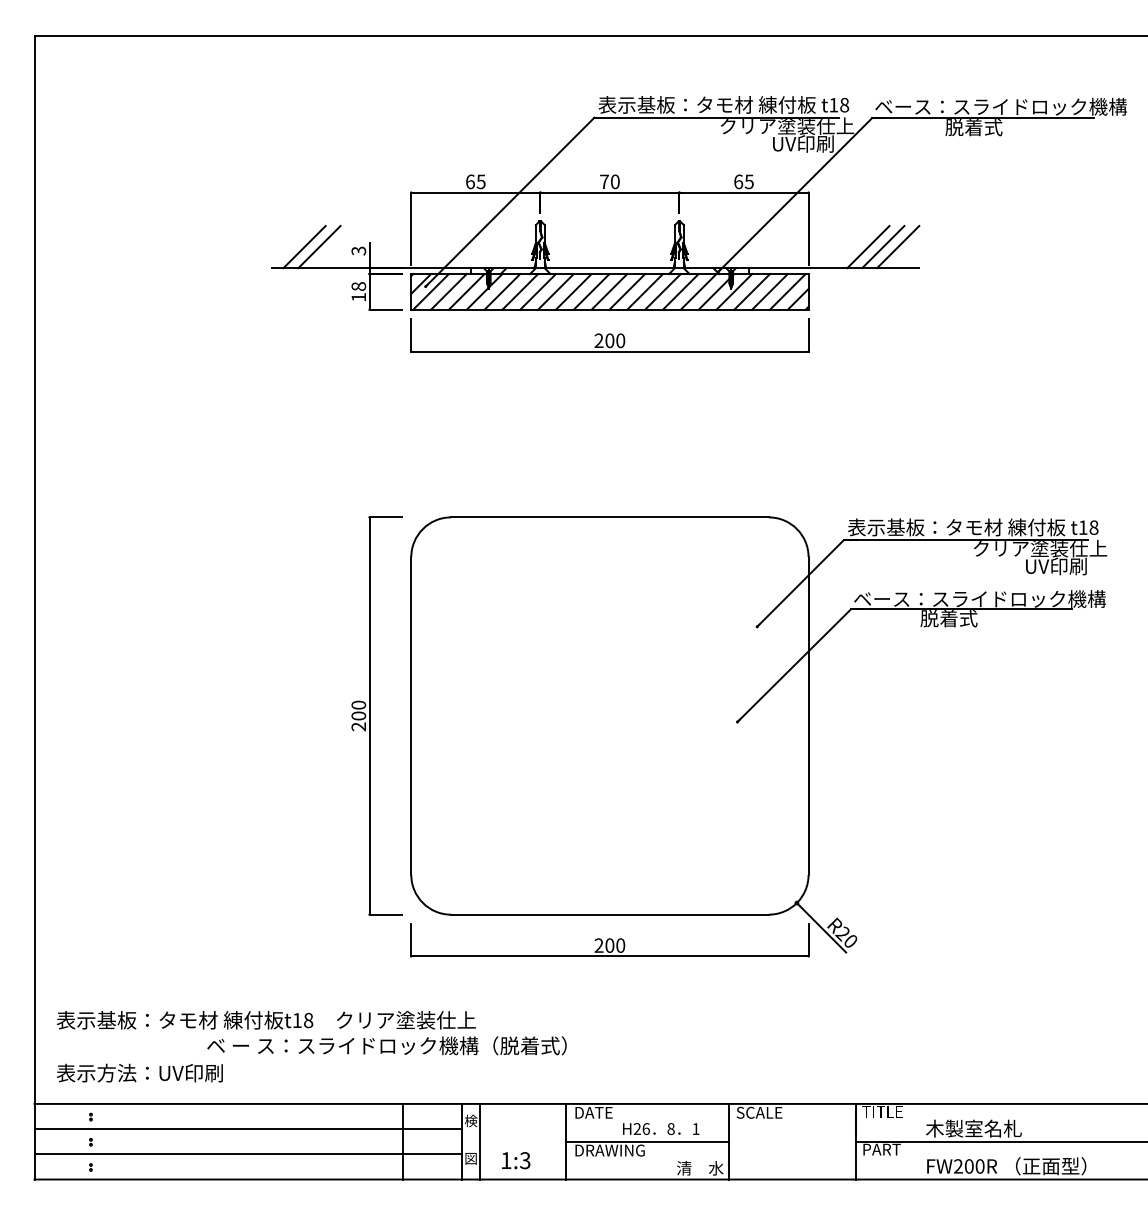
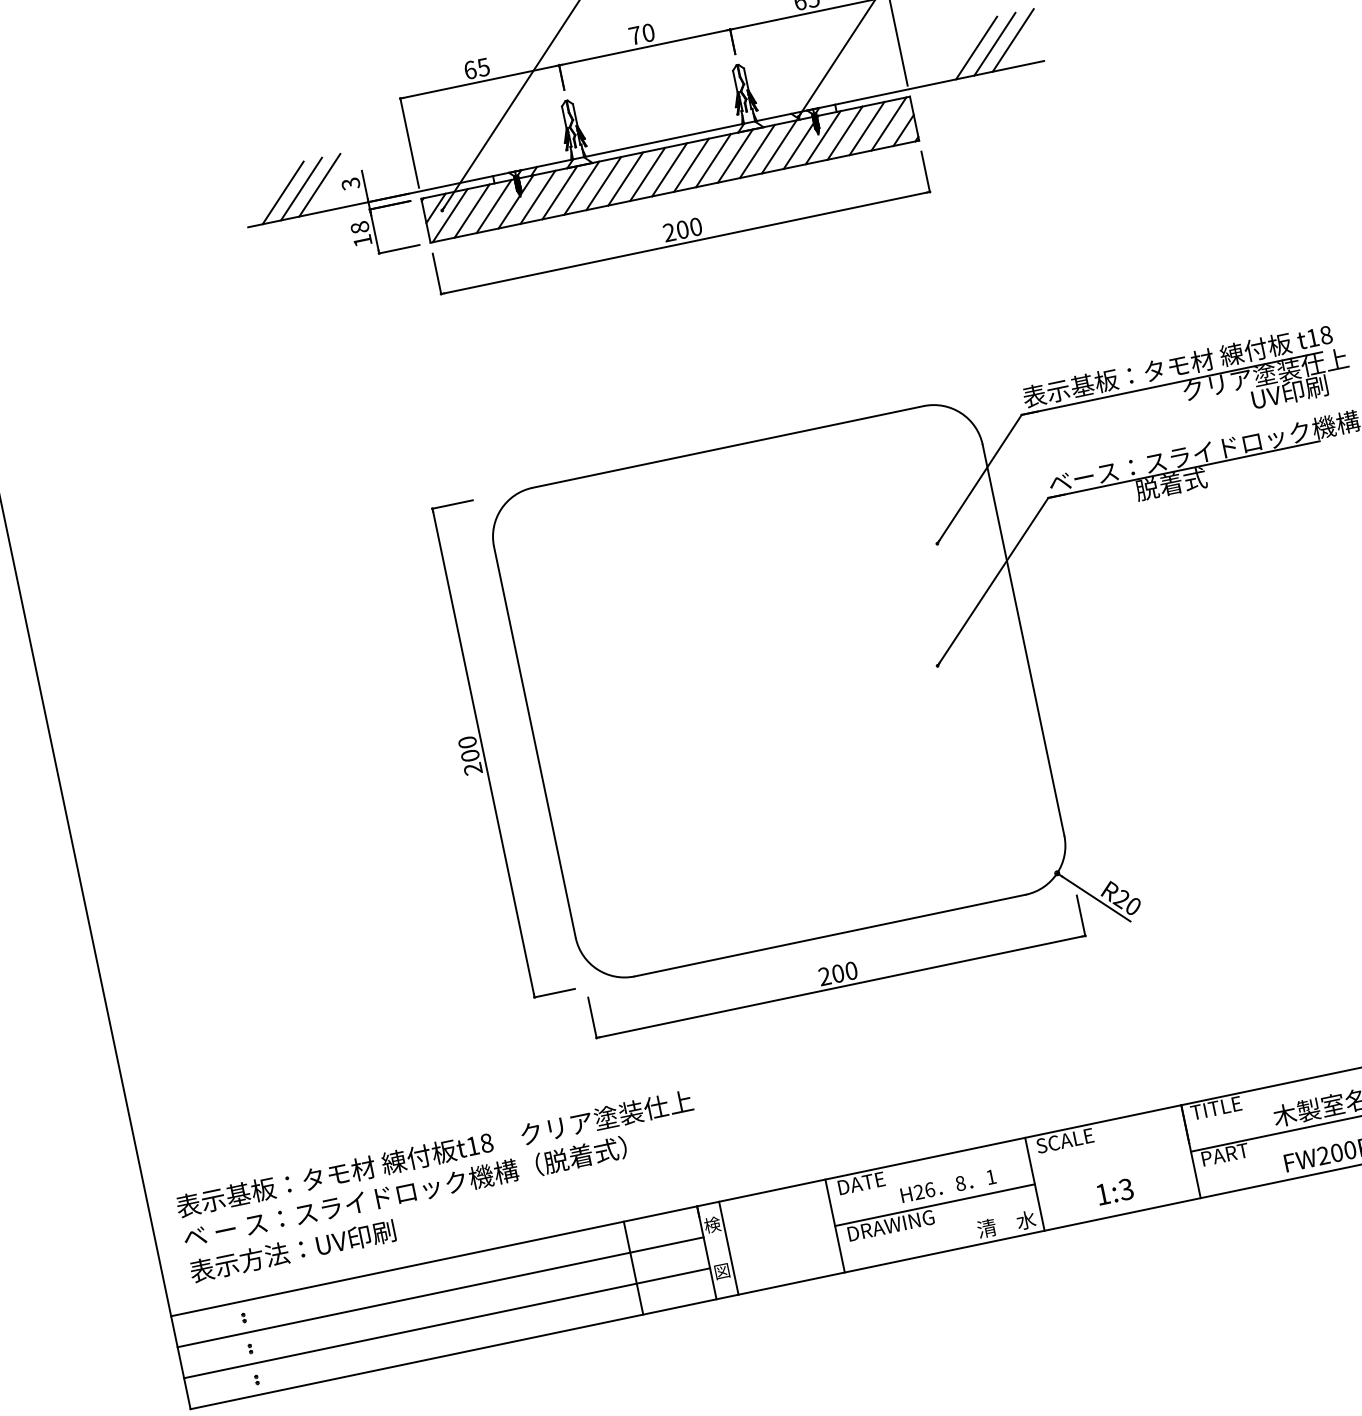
line: (334, 247) -> (320, 185), added
text: (386, 1045) -> (404, 1192), moved
text: (516, 1160) -> (1115, 1191), moved

